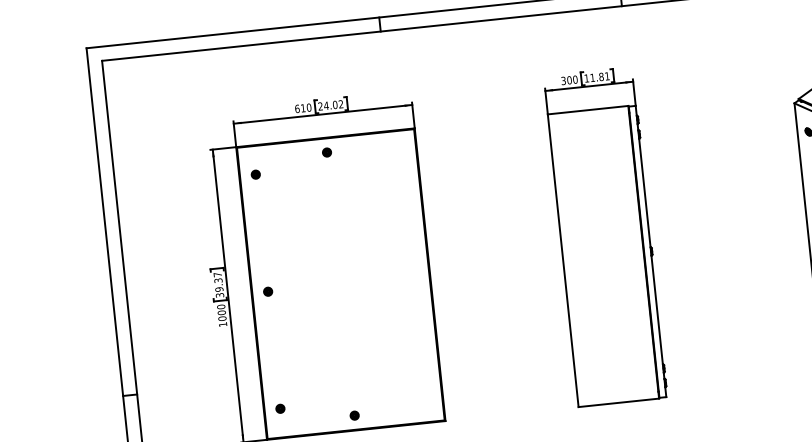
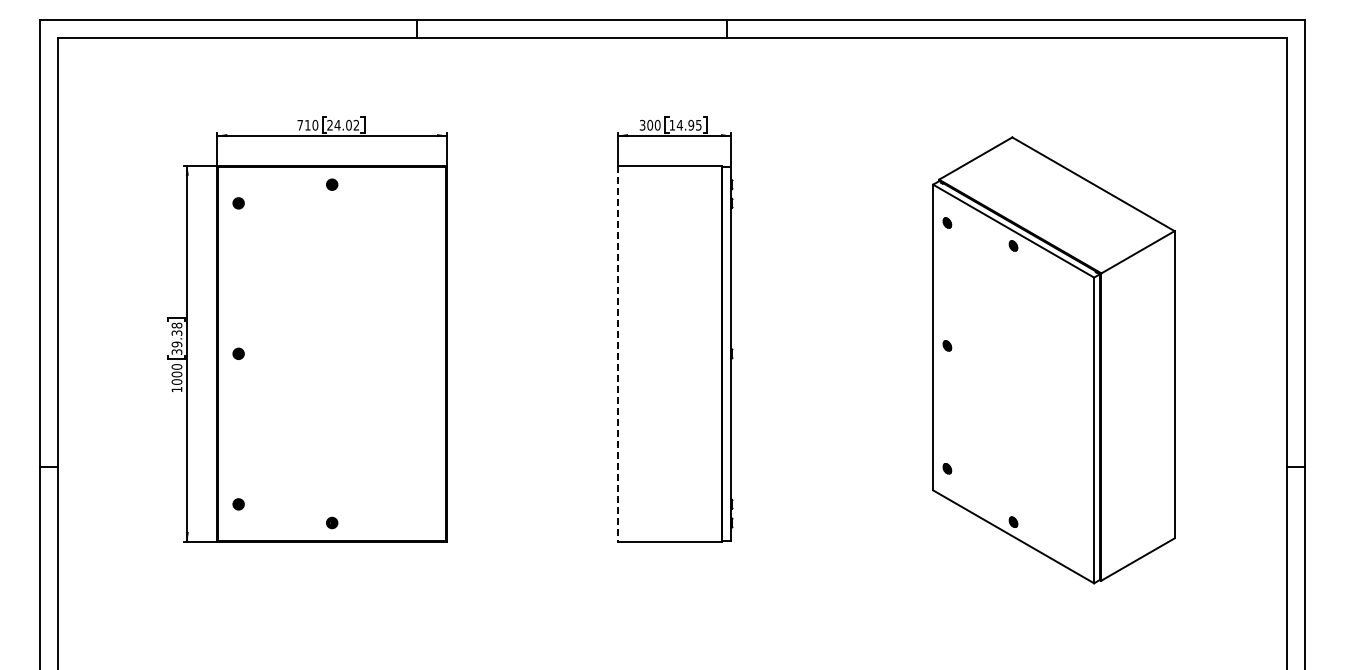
text: (599, 77) -> (688, 125), 11.81 -> 14.95
text: (297, 108) -> (300, 124), 610 -> 710
line: (563, 261) -> (618, 354), solid -> dashed
text: (217, 274) -> (176, 325), 39.37 -> 39.38

